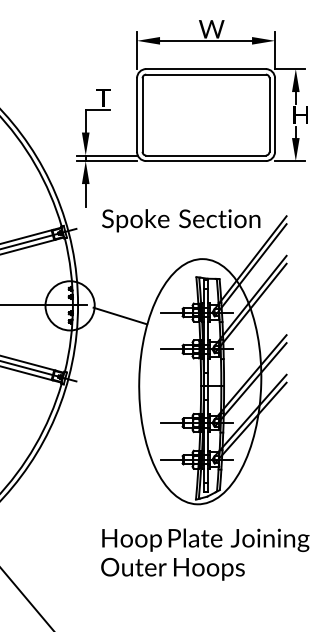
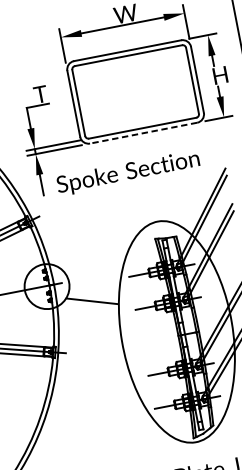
line: (206, 161) -> (144, 133), solid -> dashed
text: (181, 220) -> (128, 172), moved
line: (120, 315) -> (92, 300), moved

